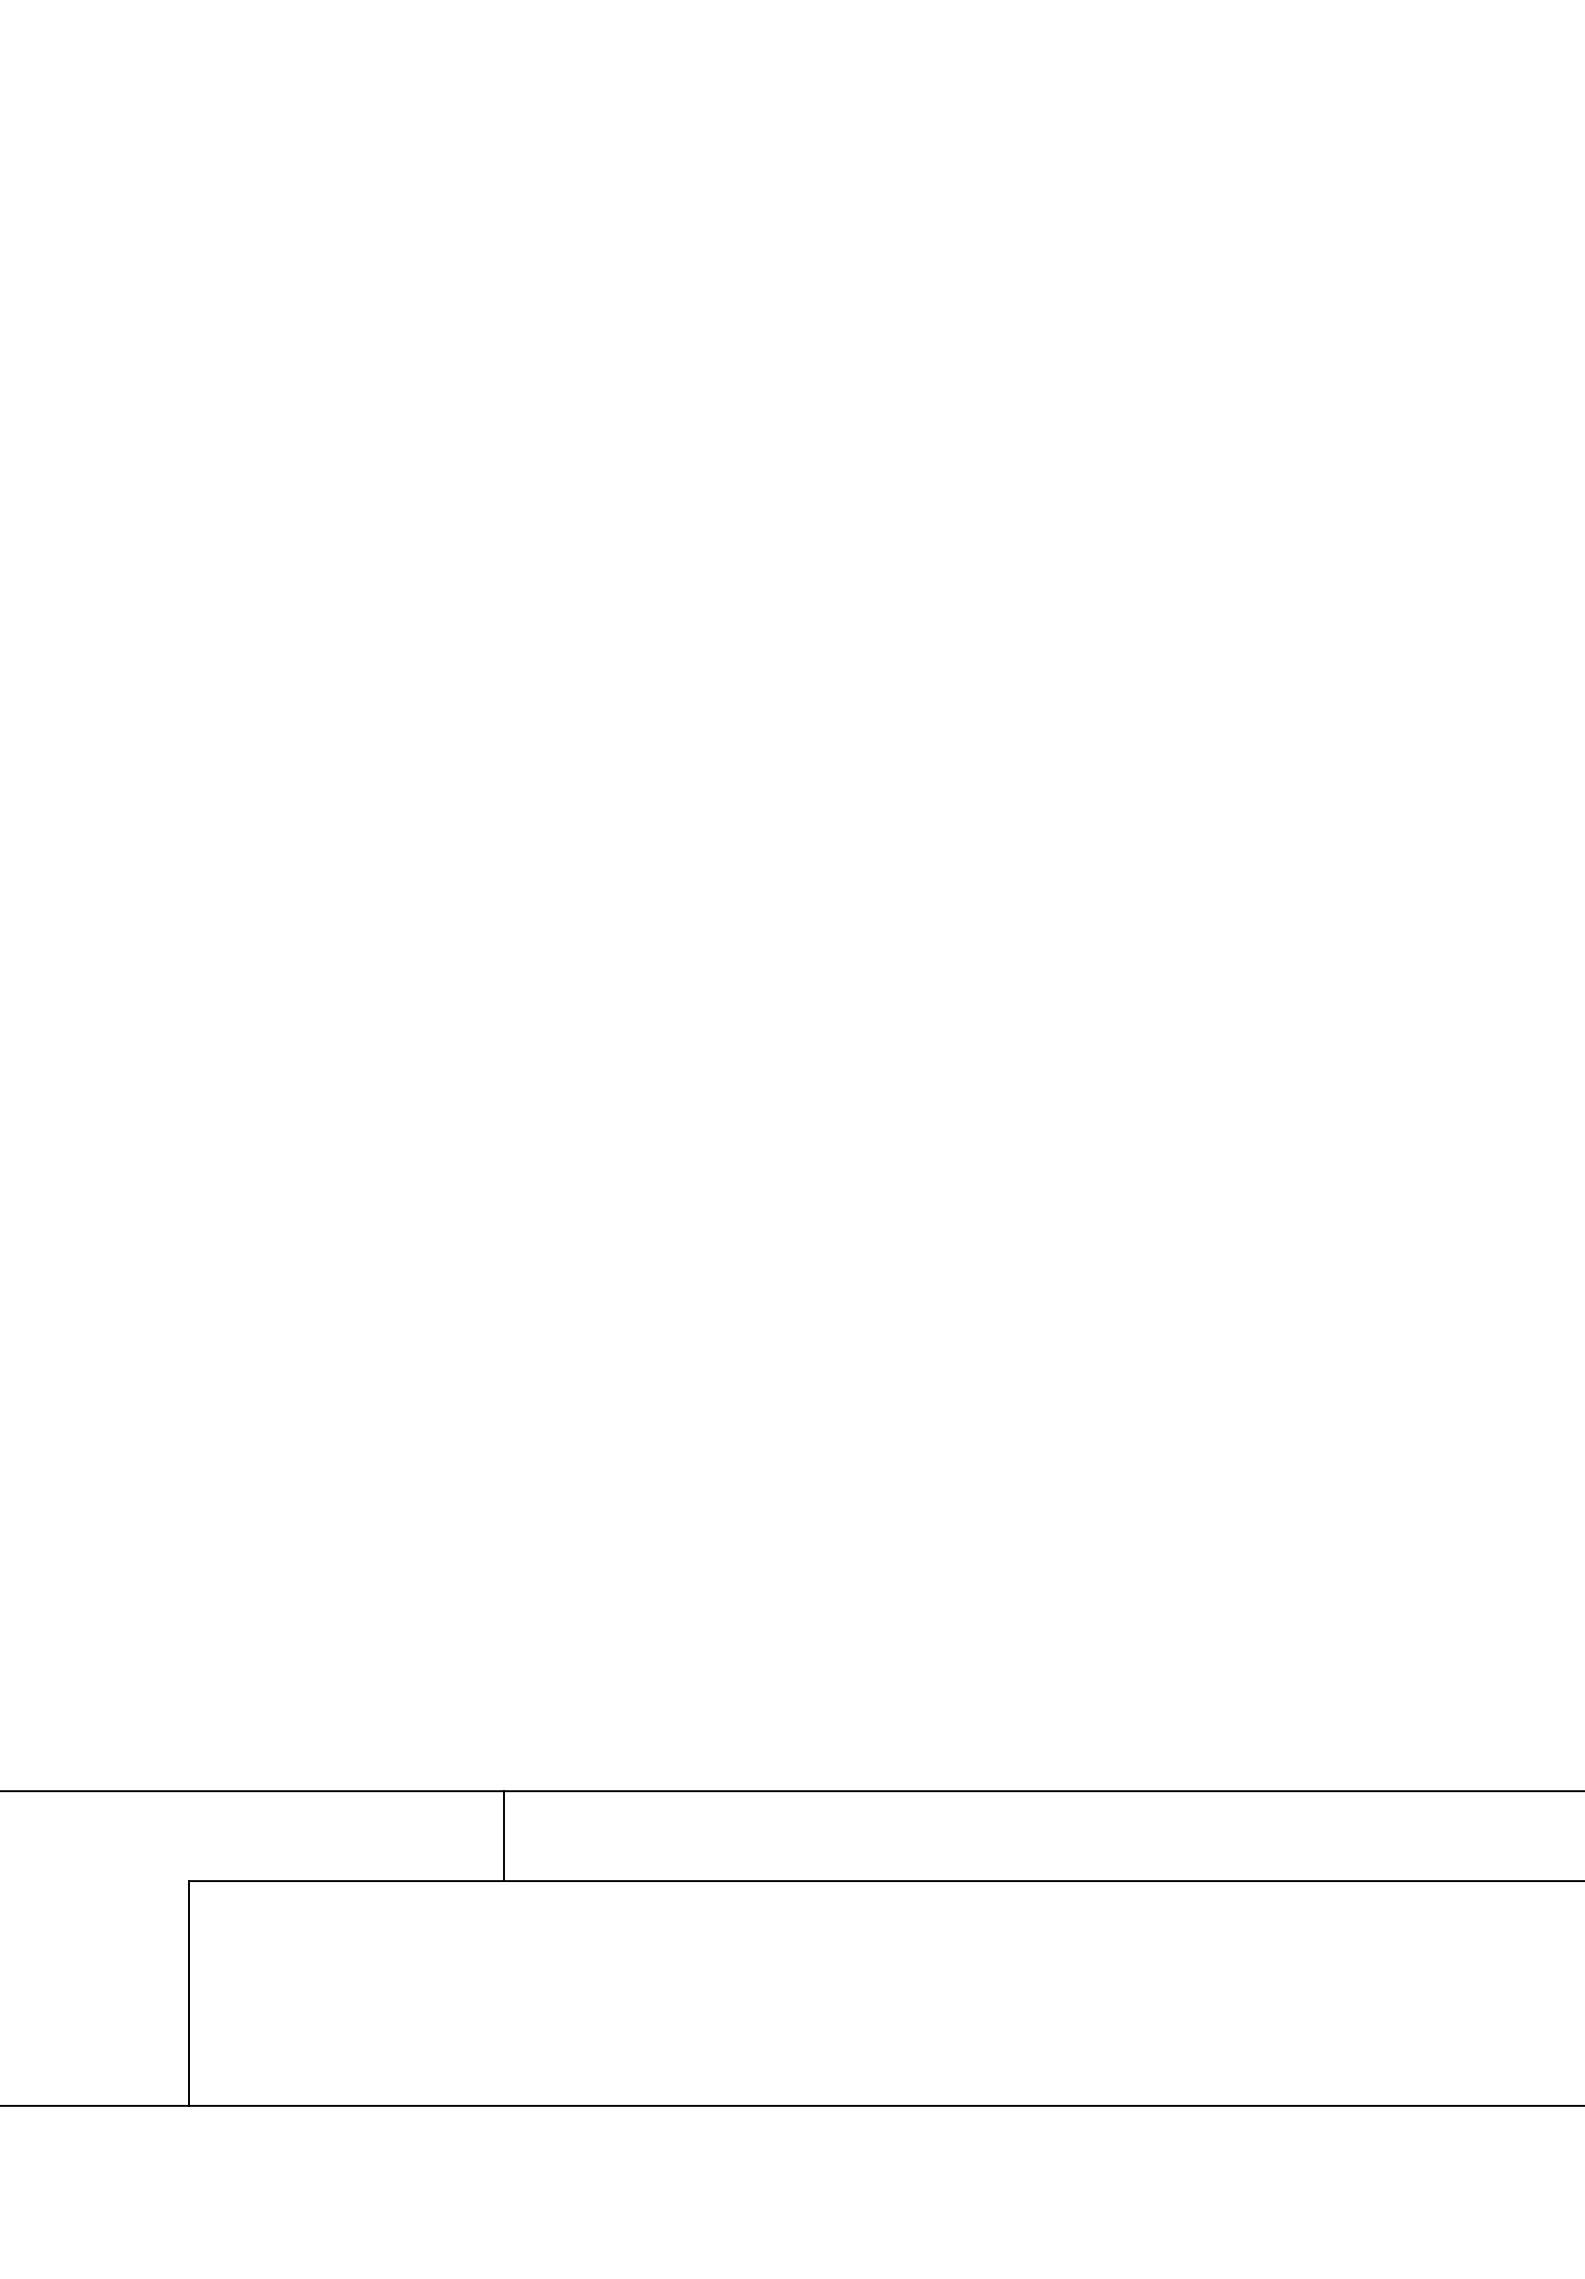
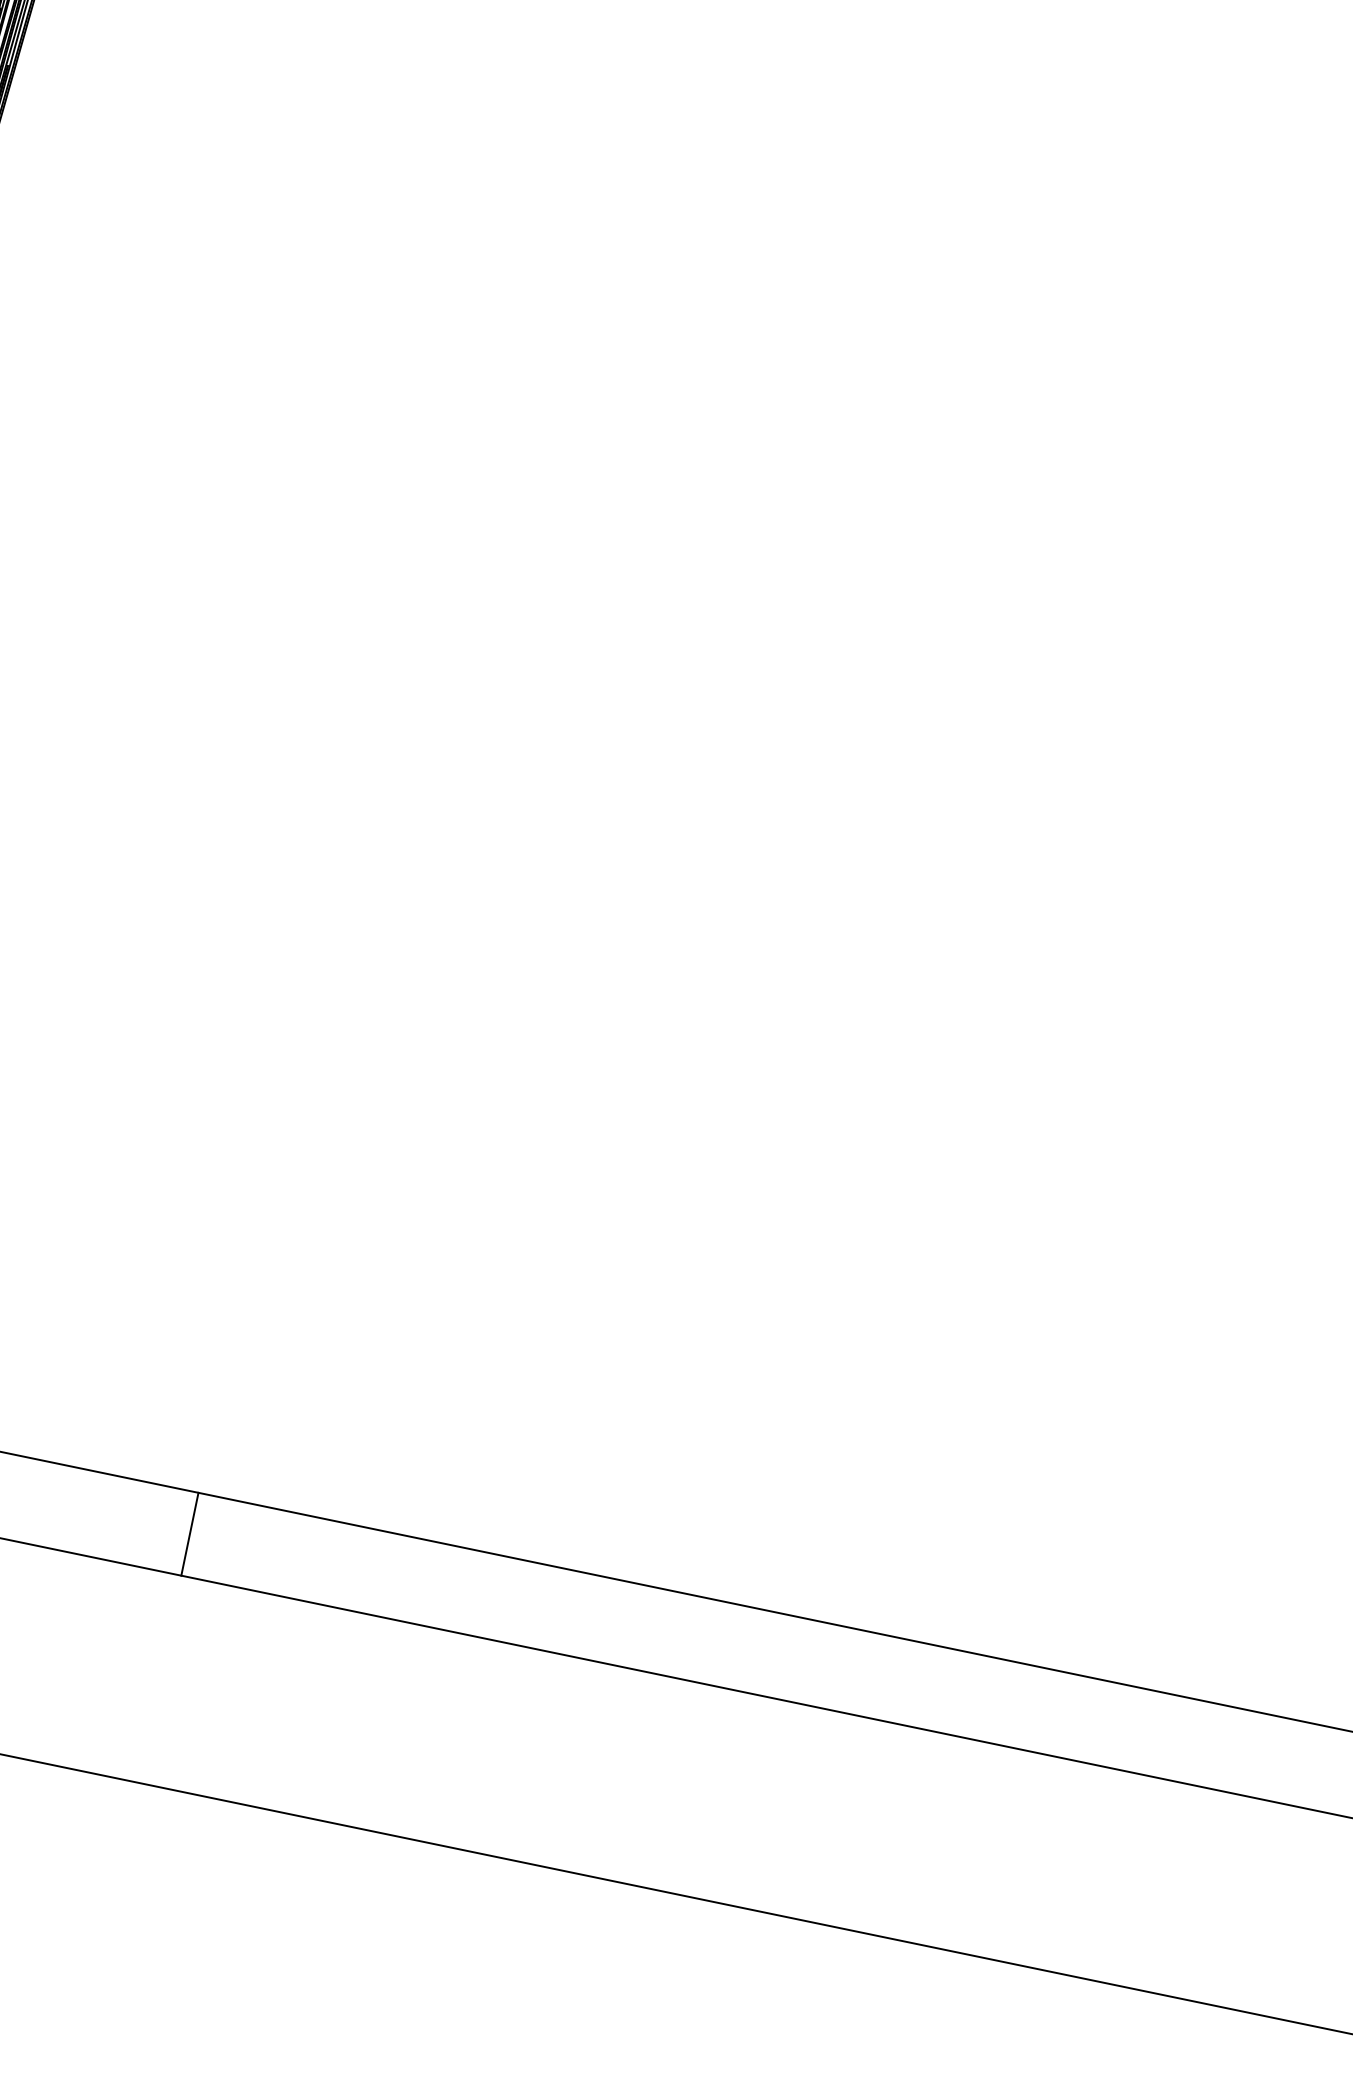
line: (503, 1836) -> (189, 1534), moved

